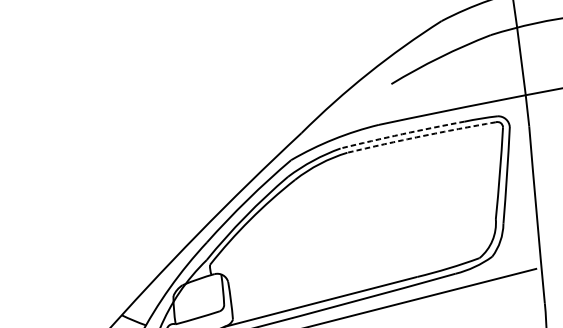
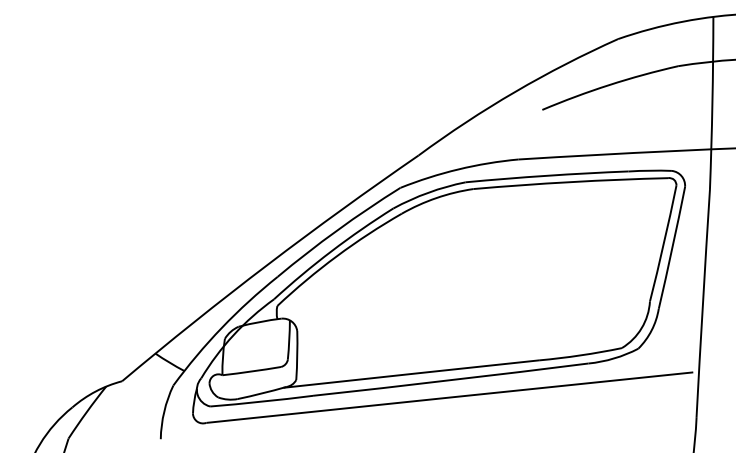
arc: (402, 134) -> (546, 175), dashed -> solid
arc: (421, 136) -> (570, 182), dashed -> solid

